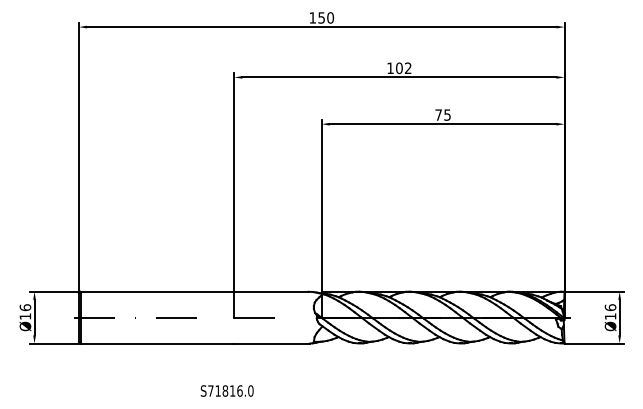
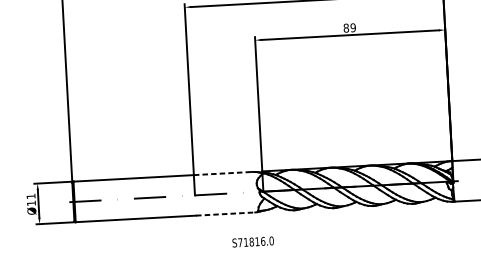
text: (442, 114) -> (349, 27), 75 -> 89
line: (271, 291) -> (222, 173), solid -> dashed
text: (25, 307) -> (31, 196), Ø16 -> Ø11
line: (272, 343) -> (225, 214), solid -> dashed
text: (226, 390) -> (252, 241), moved

